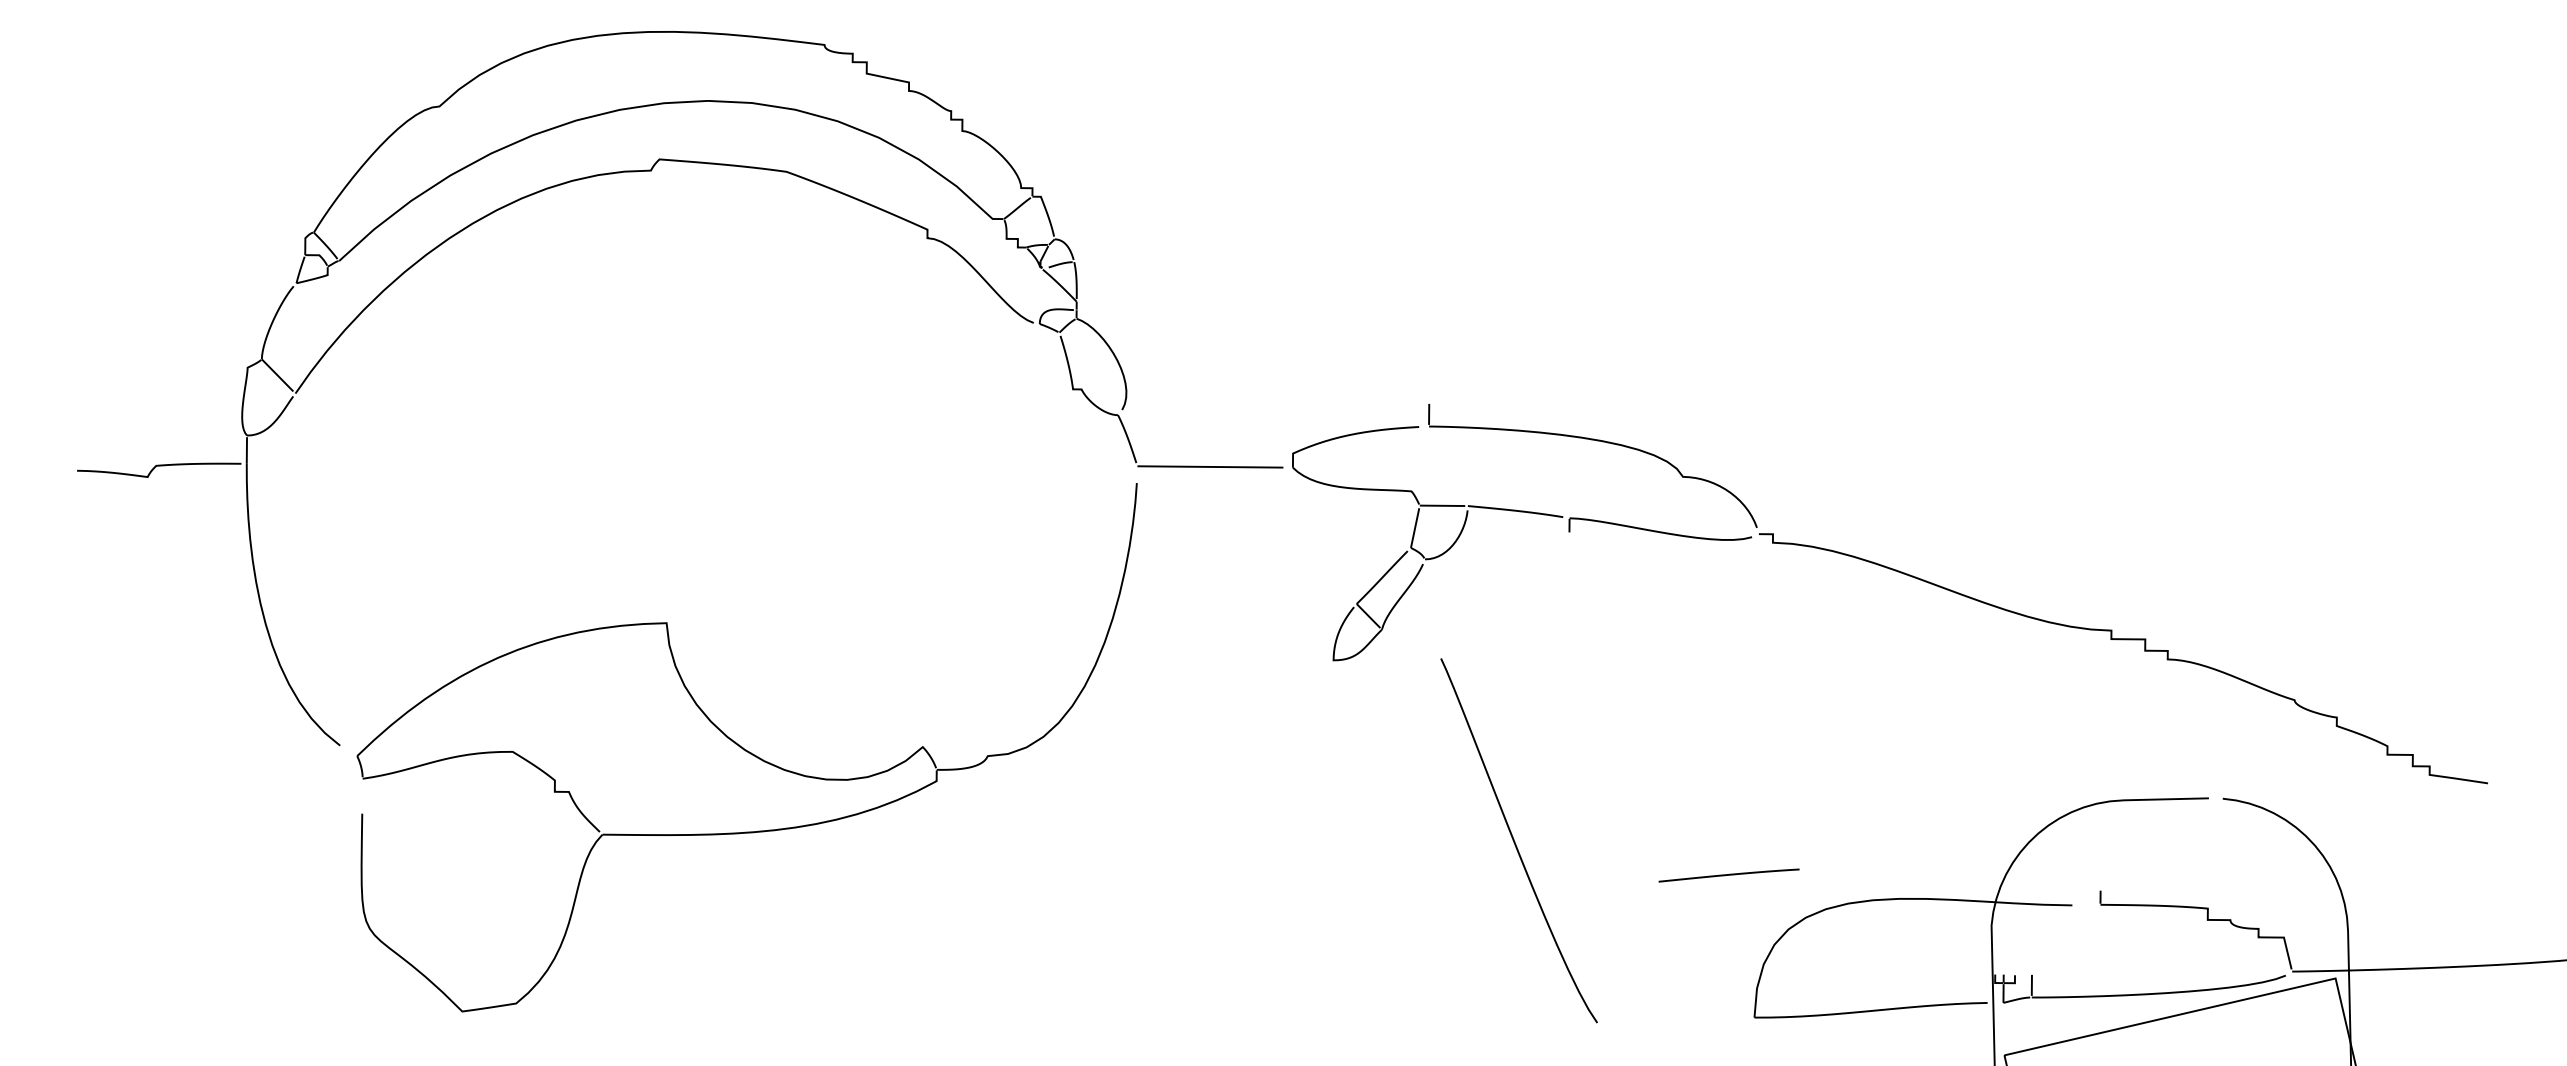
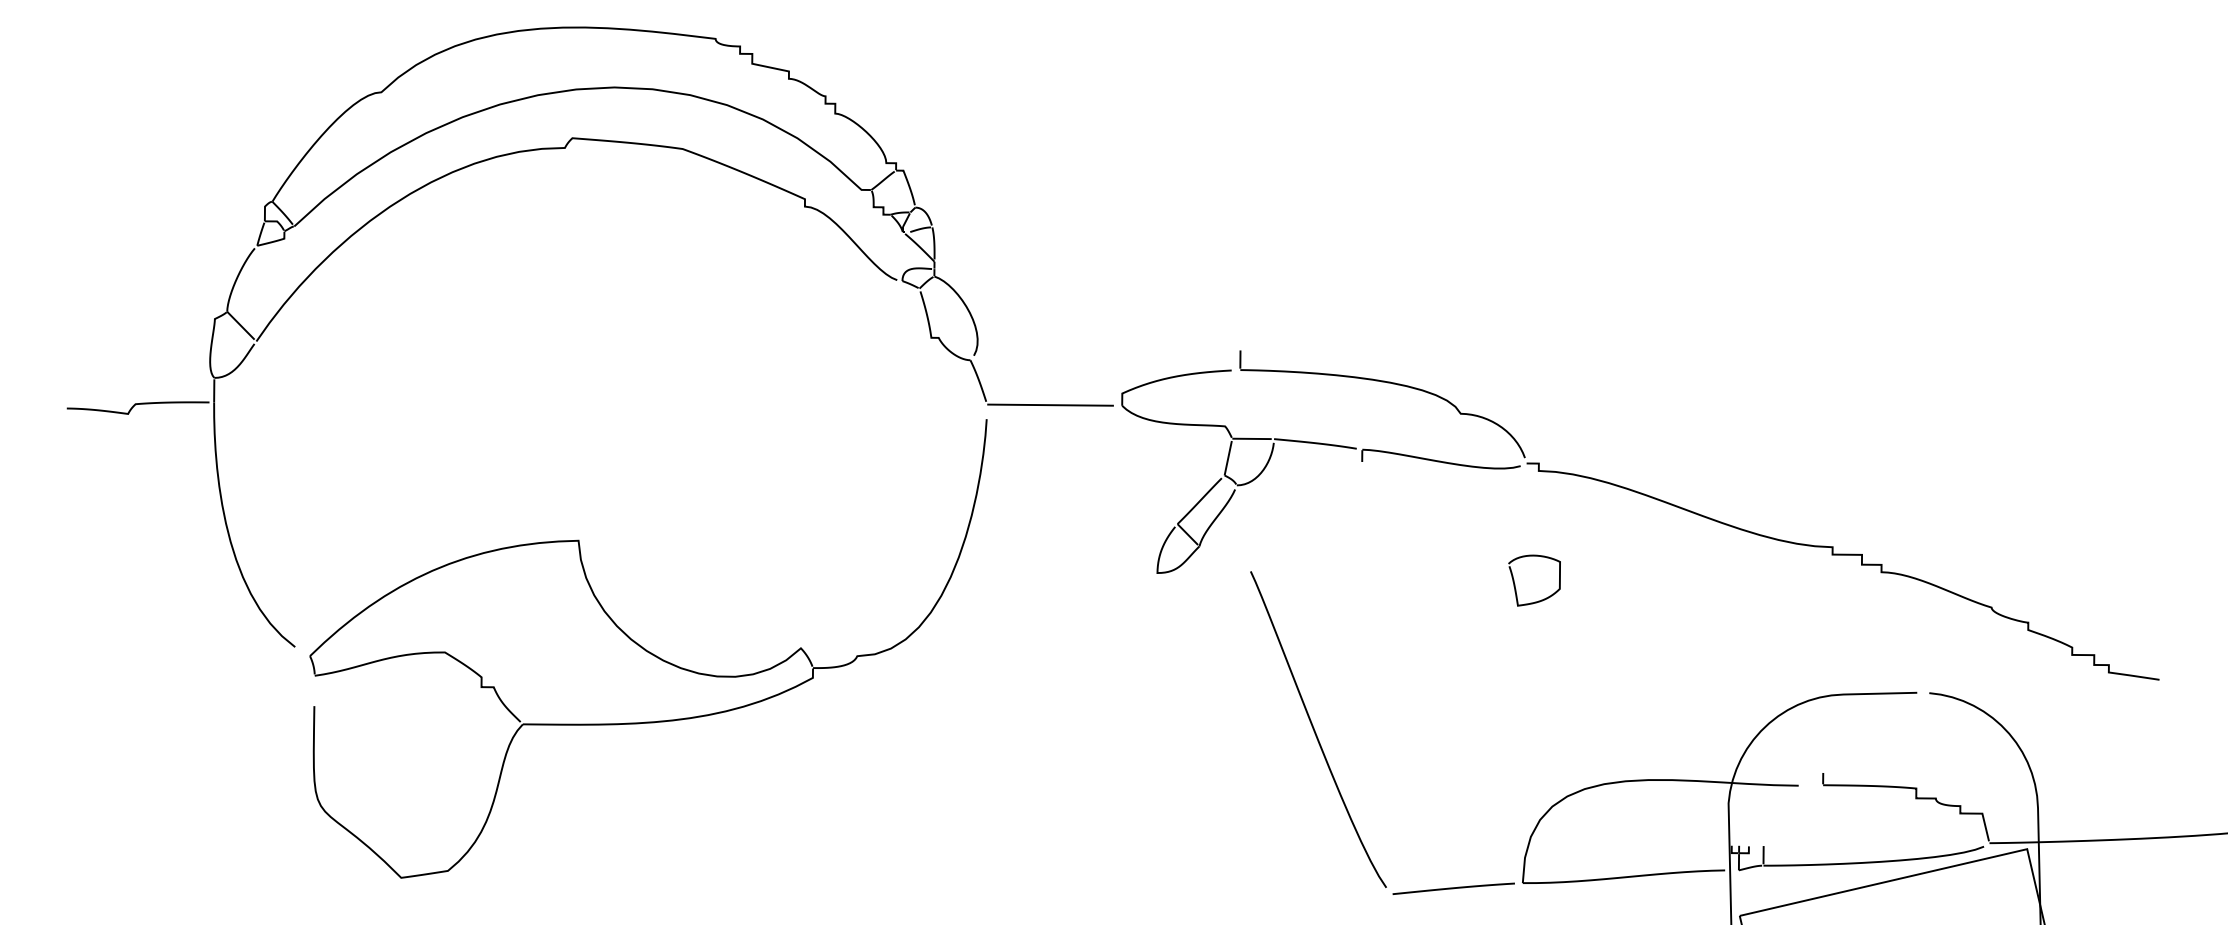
curve: (1746, 673) -> (1515, 584), added
line: (1728, 875) -> (1453, 888), moved

